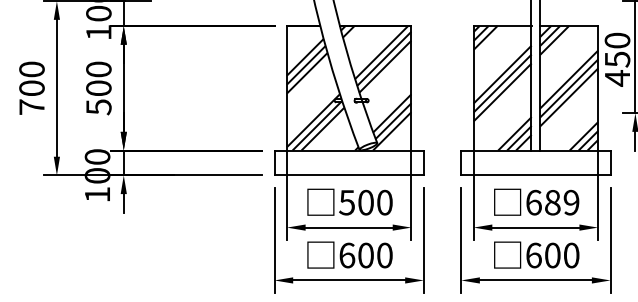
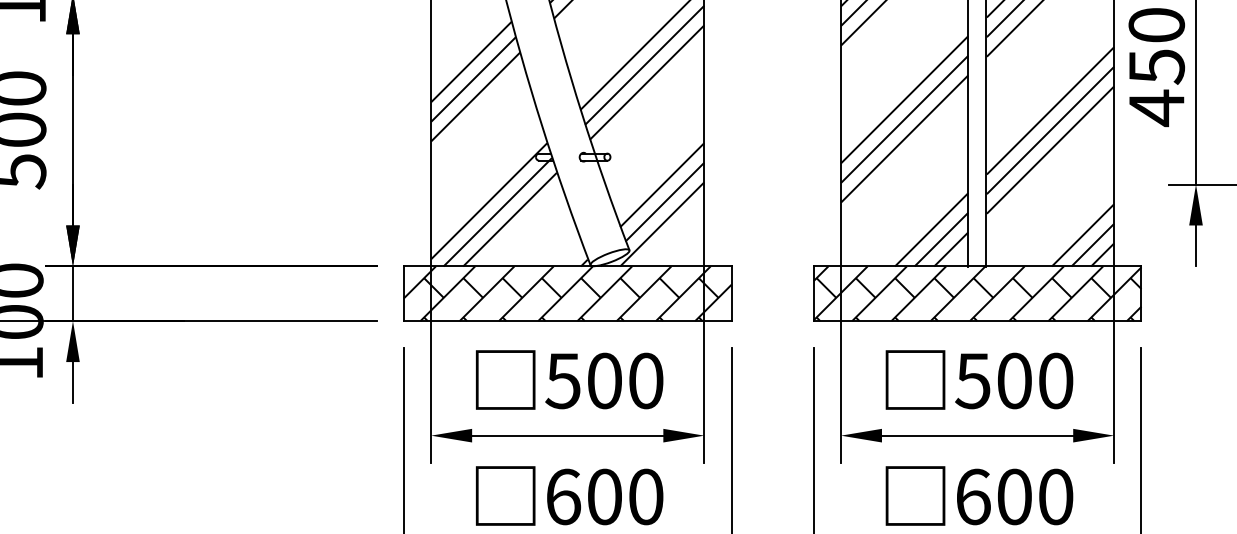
hatch: (348, 162) -> (566, 292), added
hatch: (535, 162) -> (976, 292), added
text: (552, 202) -> (1014, 380), 689 -> 500

